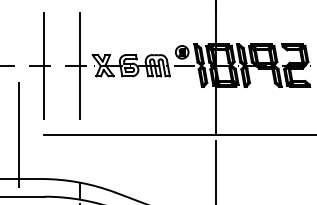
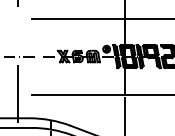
line: (44, 65) -> (31, 56), removed
line: (79, 65) -> (50, 56), removed

